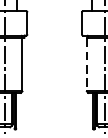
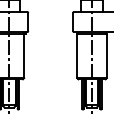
line: (87, 65) -> (77, 56), dashed -> solid

